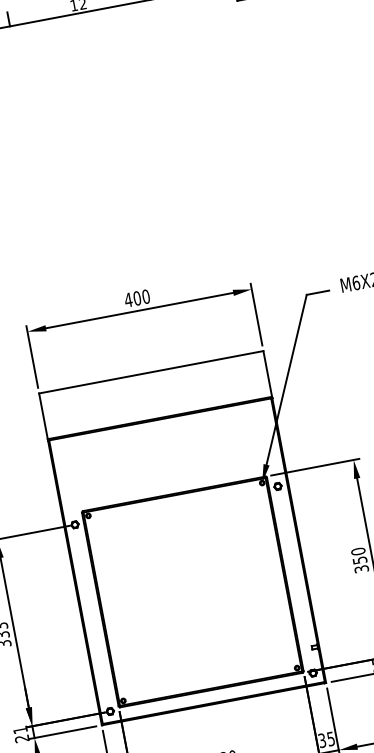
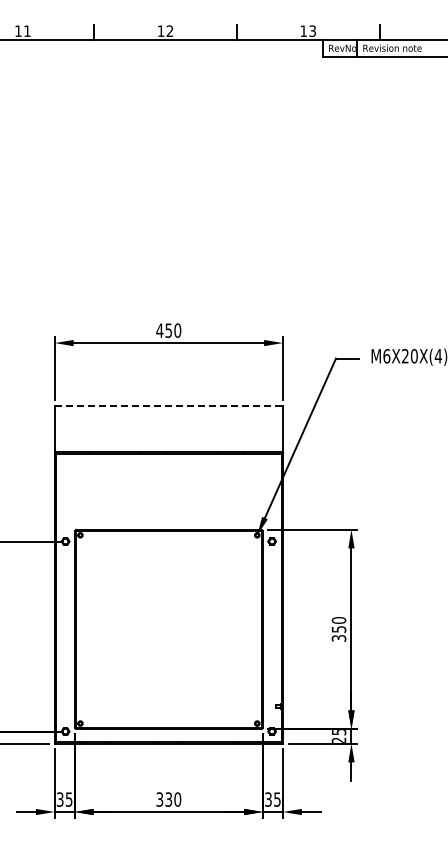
text: (136, 298) -> (168, 330), 400 -> 450
line: (151, 371) -> (169, 405), solid -> dashed

